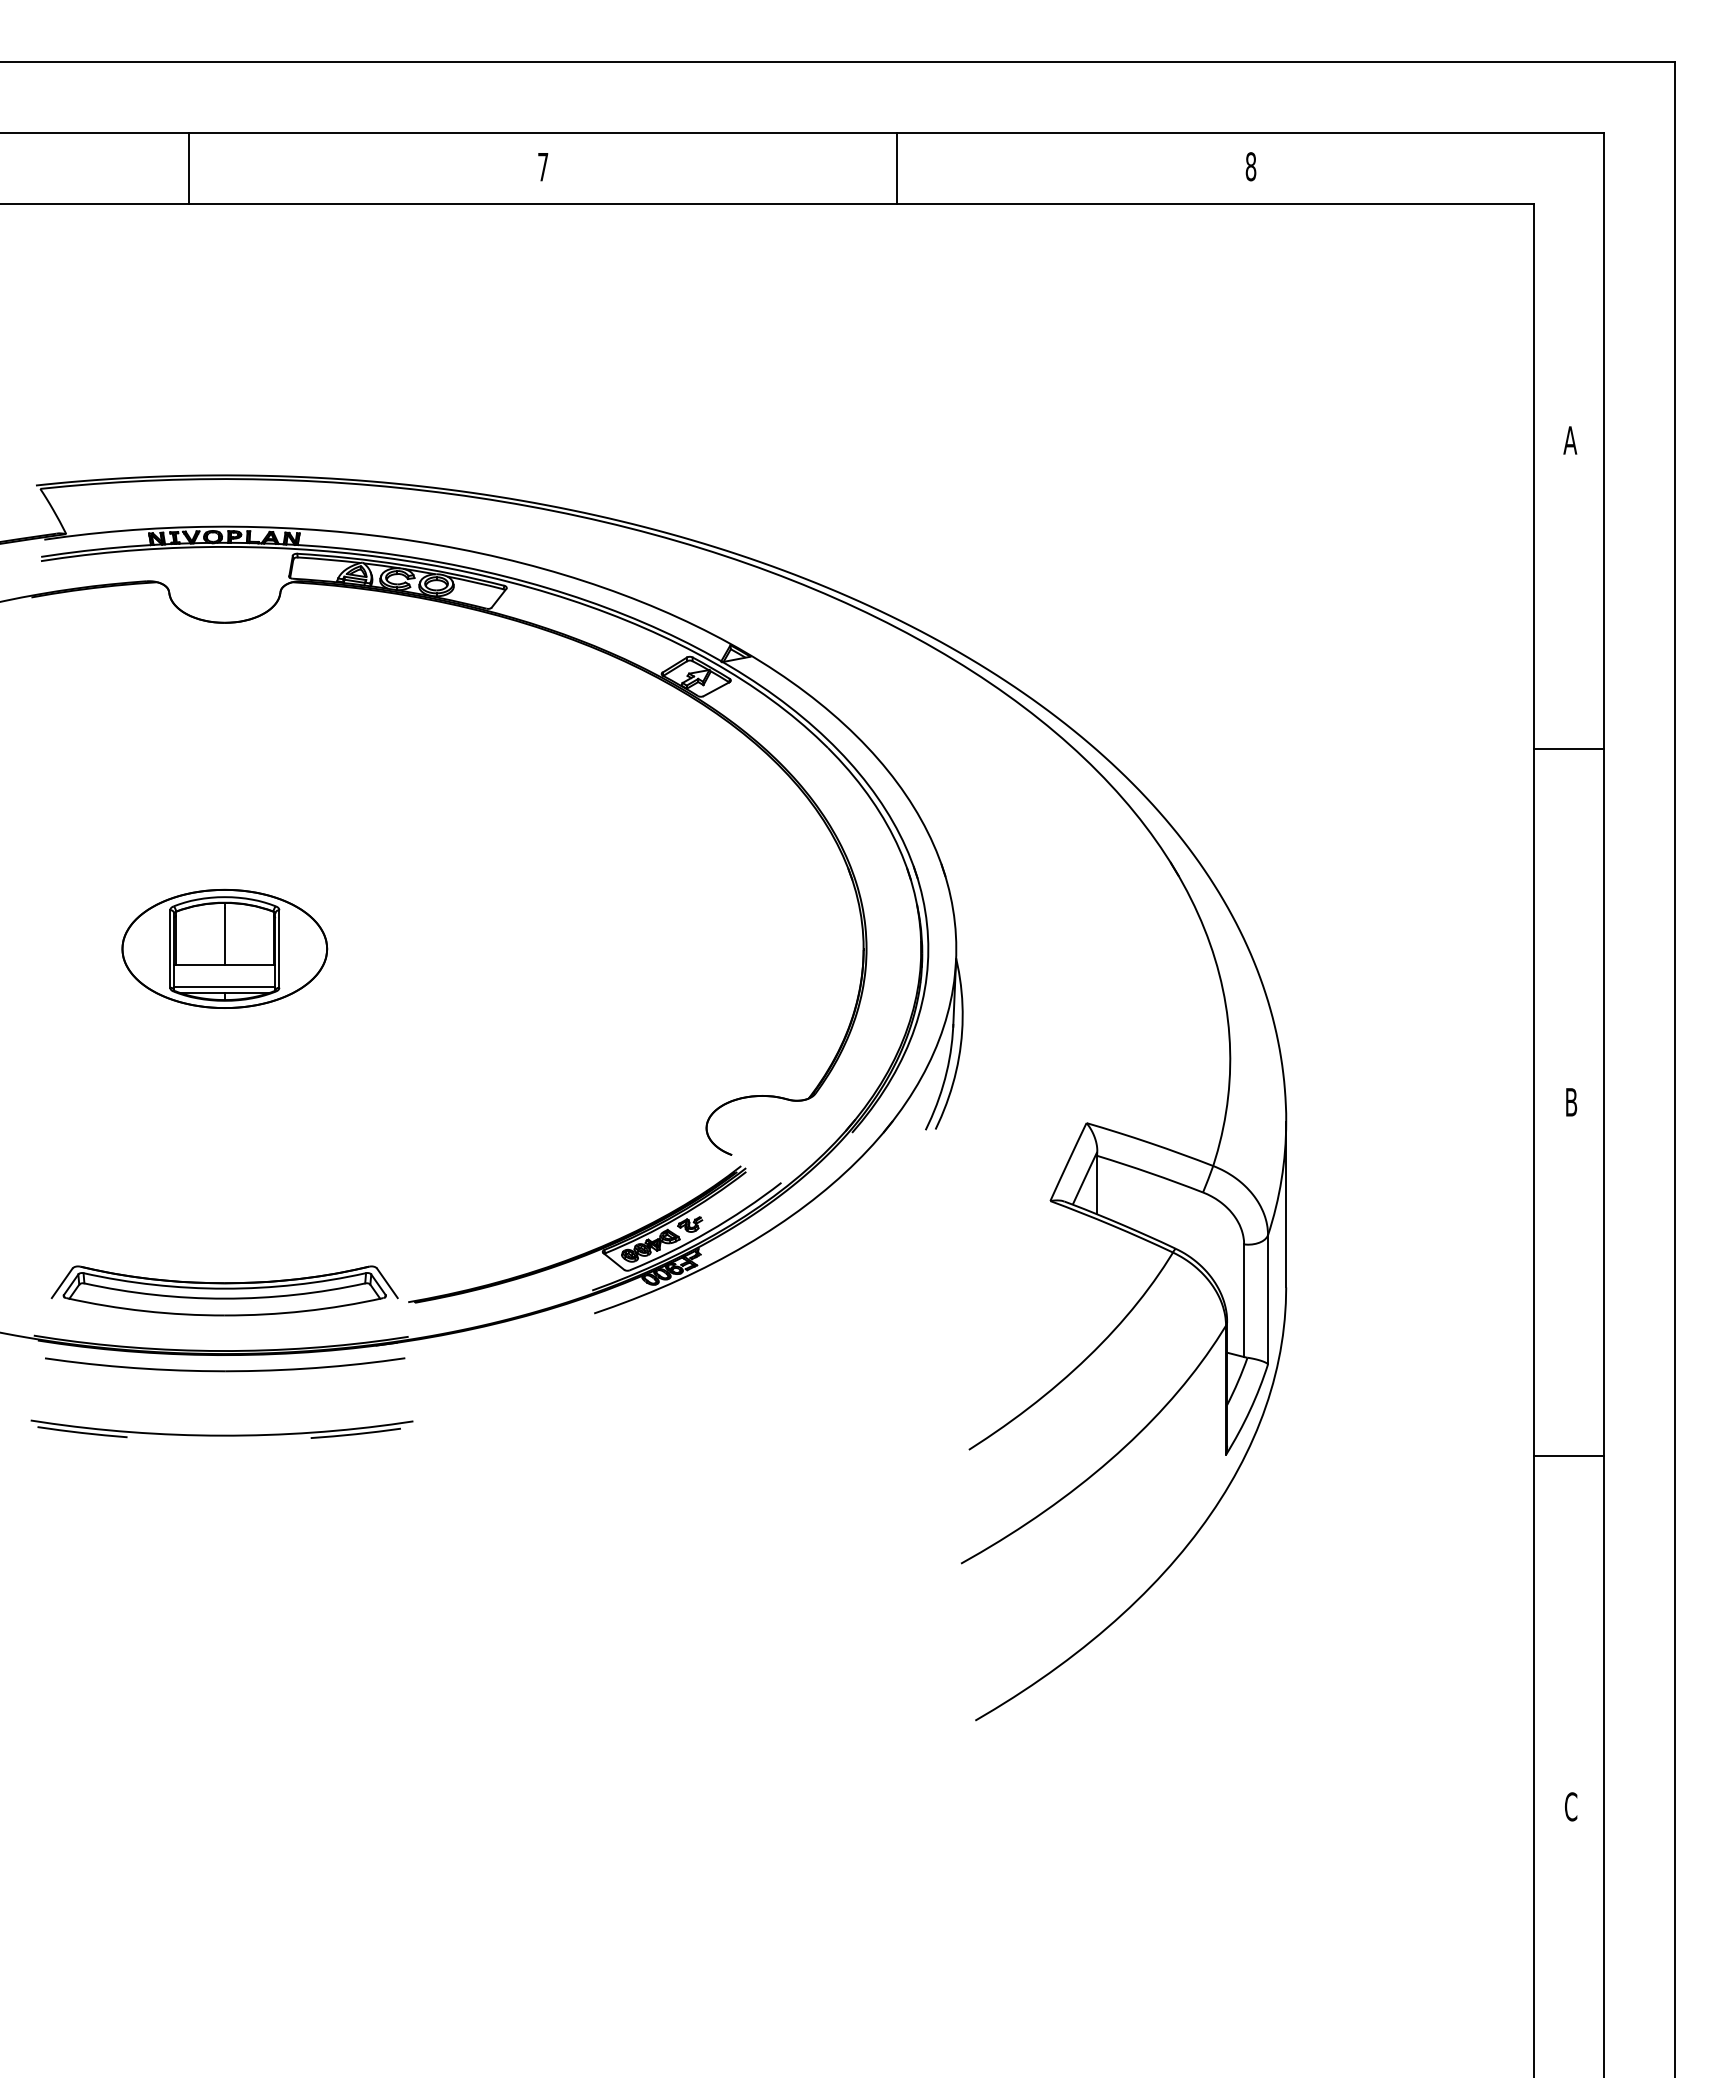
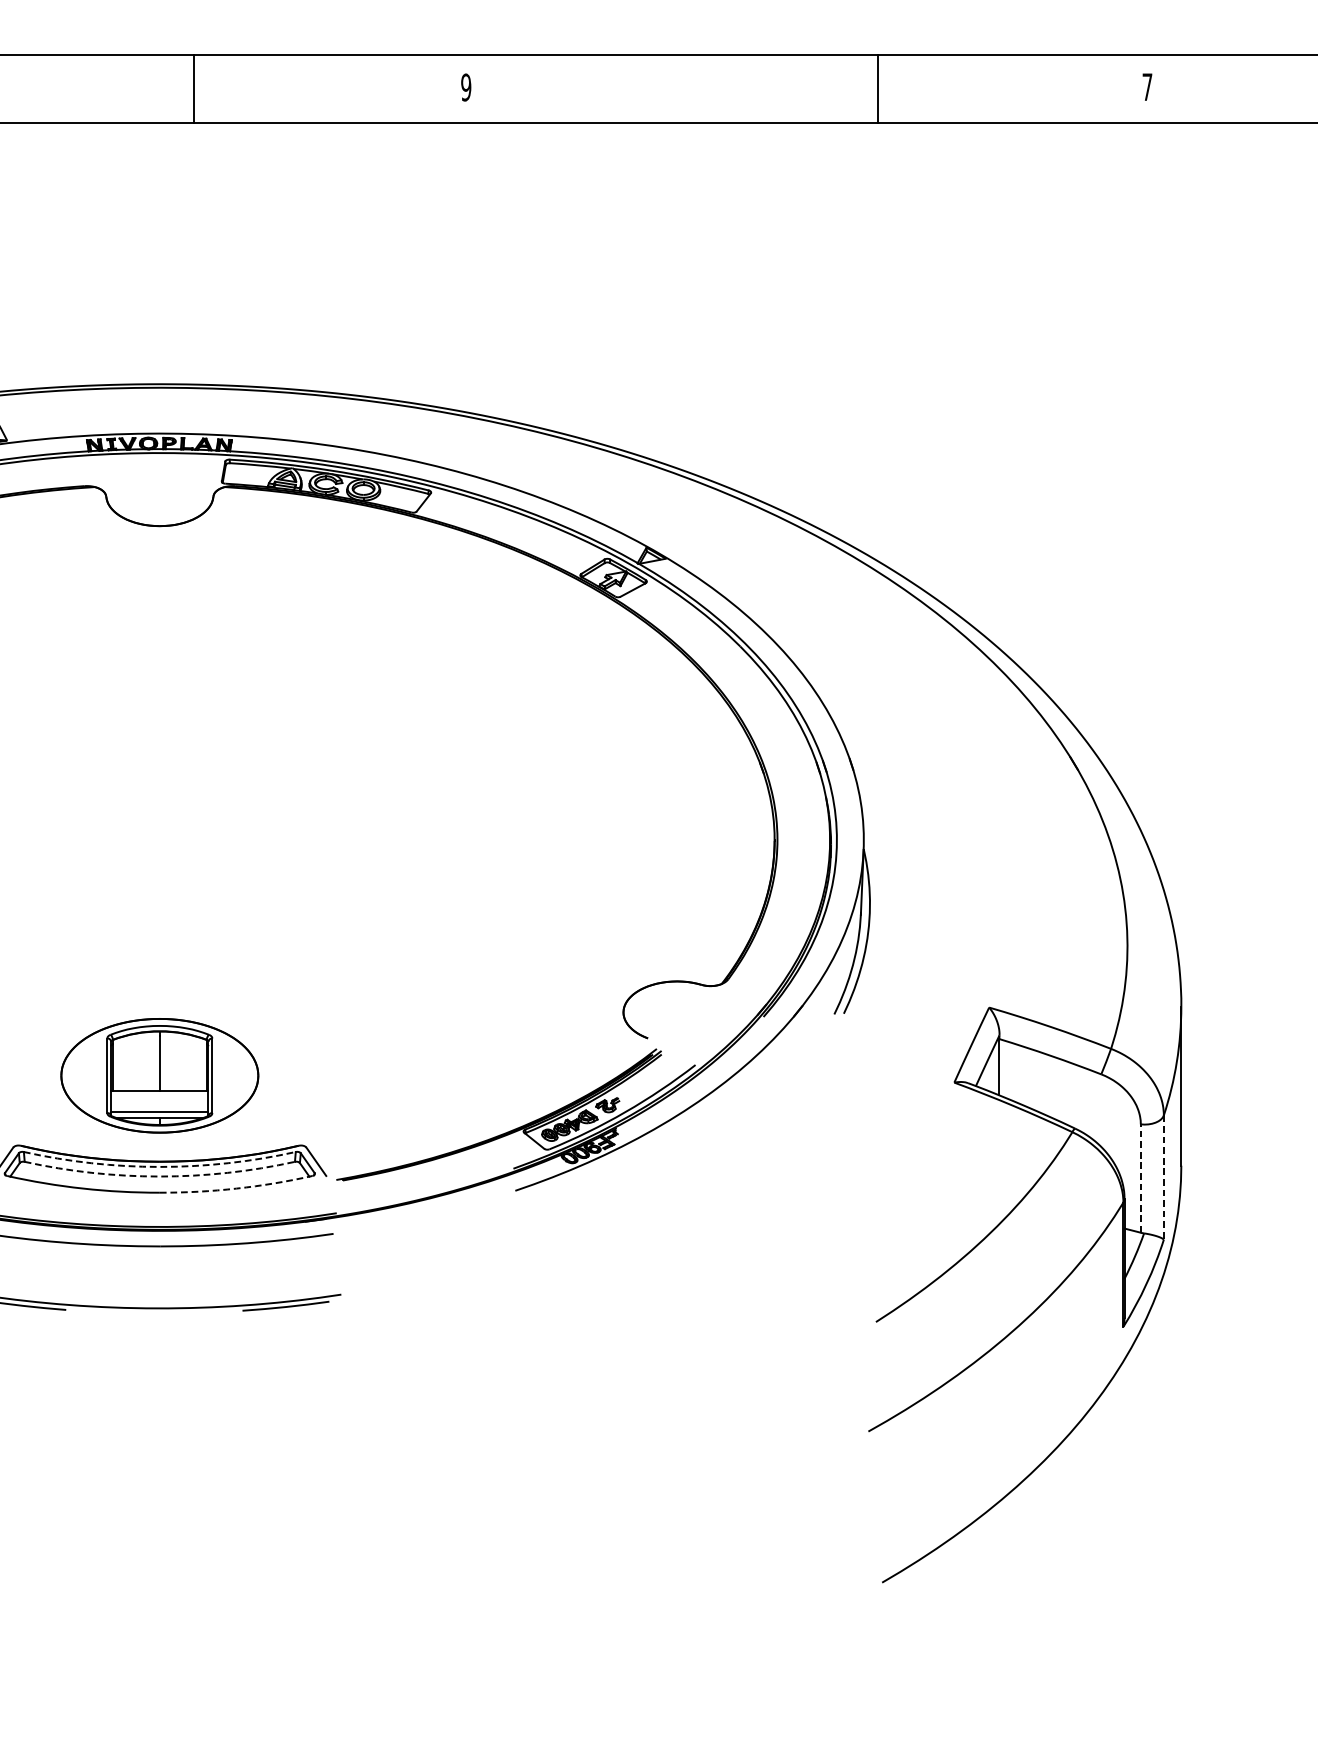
text: (542, 166) -> (465, 86), 7 -> 9
text: (1250, 166) -> (1146, 86), 8 -> 7
line: (189, 168) -> (194, 88), moved
line: (896, 168) -> (877, 88), moved
part: (224, 948) -> (159, 1075), moved
arc: (224, 1288) -> (159, 1166), solid -> dashed
arc: (224, 1298) -> (159, 1176), solid -> dashed
line: (1268, 1299) -> (1164, 1177), solid -> dashed
line: (1244, 1300) -> (1141, 1178), solid -> dashed
arc: (304, 1311) -> (236, 1188), solid -> dashed

